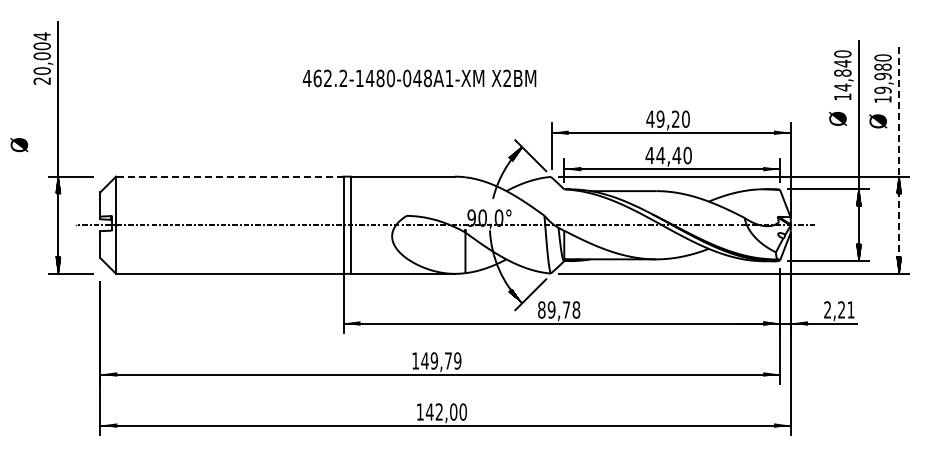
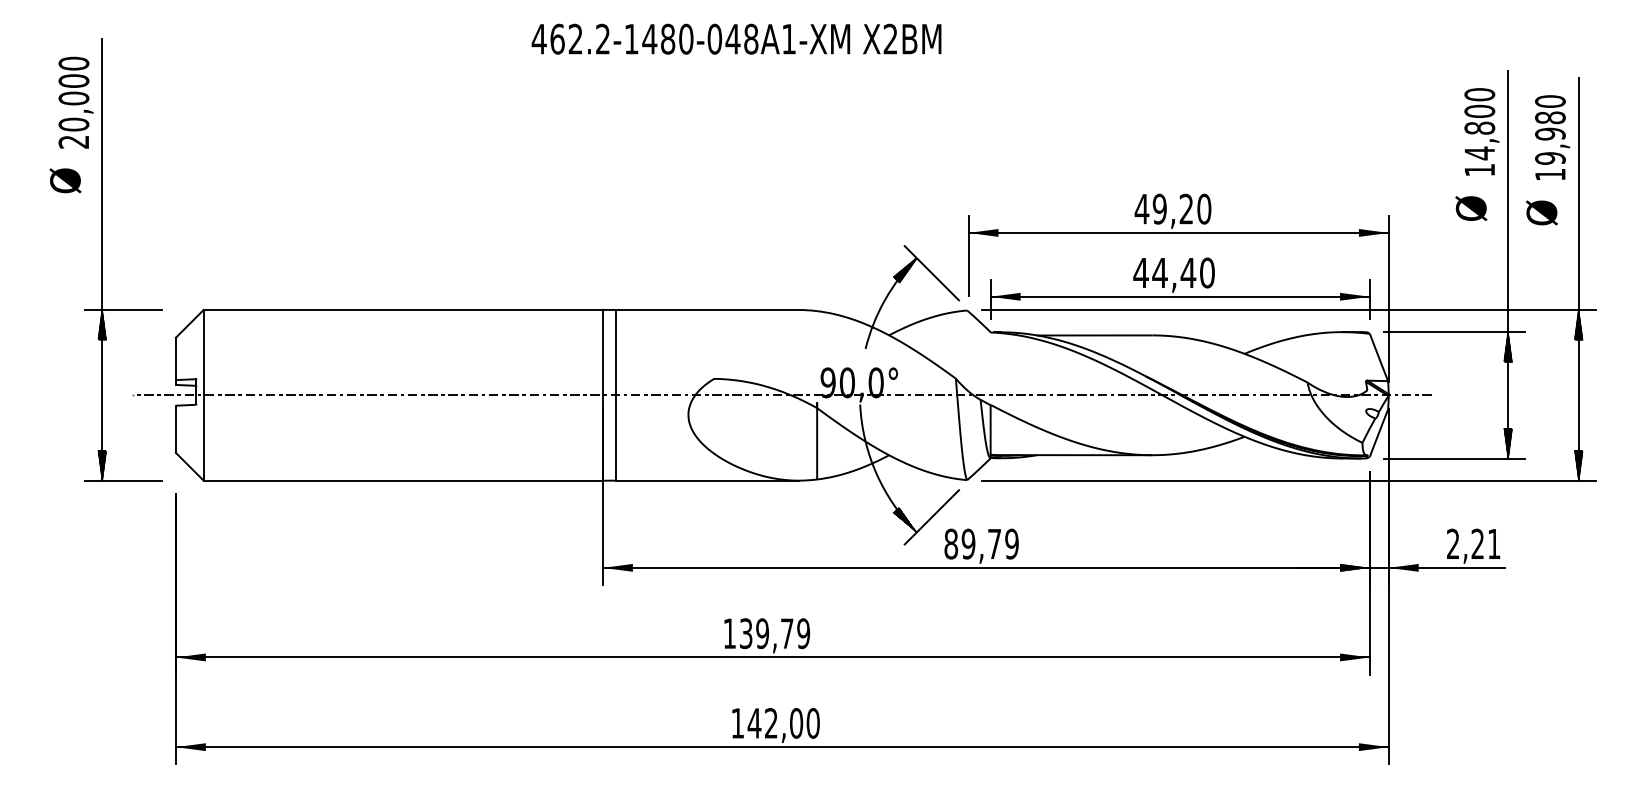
text: (41, 36) -> (72, 63), 20,004 -> 20,000
text: (842, 63) -> (1479, 111), 14,840 -> 14,800
text: (419, 78) -> (736, 39), moved
text: (19, 145) -> (65, 181), moved
line: (899, 159) -> (1579, 279), dashed -> solid
line: (229, 176) -> (402, 309), dashed -> solid
text: (576, 309) -> (1012, 543), 89,78 -> 89,79
text: (424, 360) -> (745, 632), 149,79 -> 139,79

